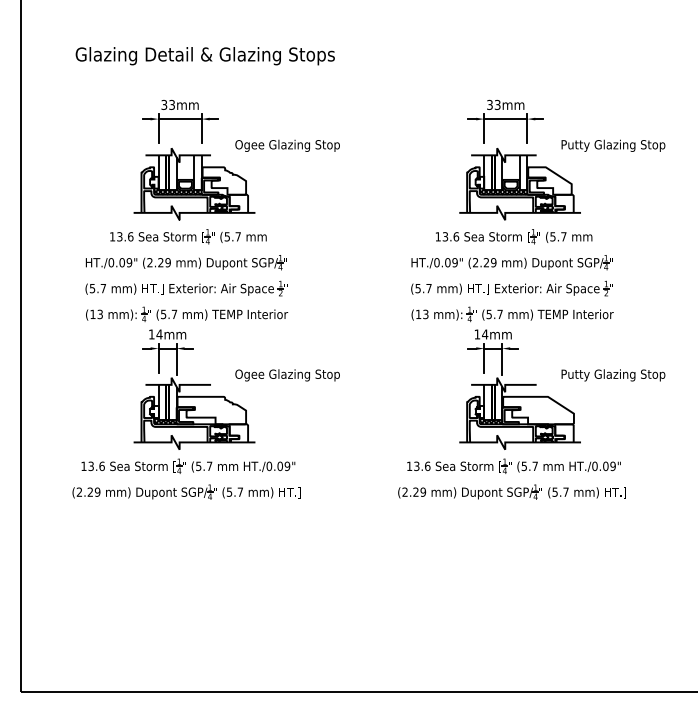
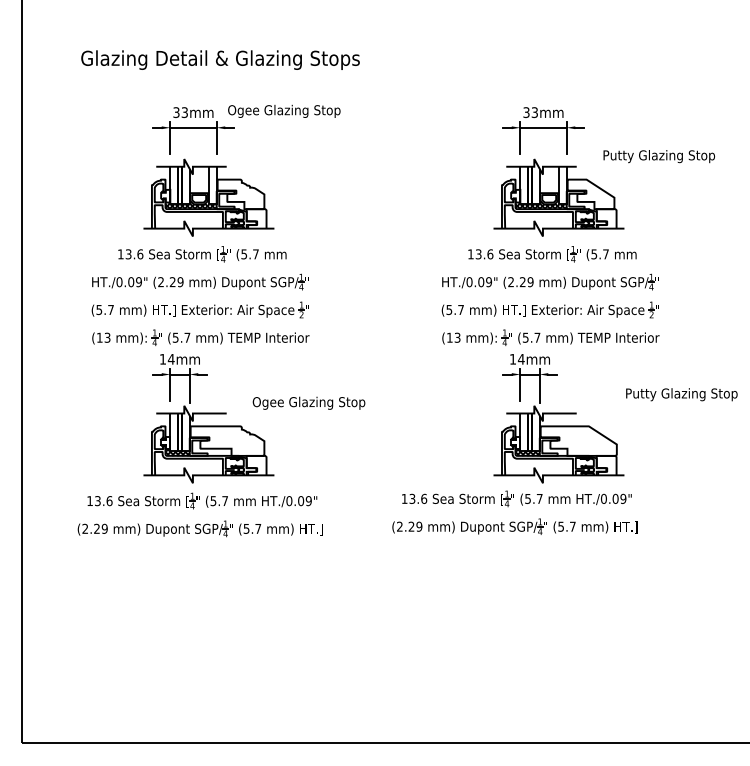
text: (287, 145) -> (284, 111), moved
text: (613, 375) -> (681, 394), moved
part: (506, 473) -> (508, 506), moved

